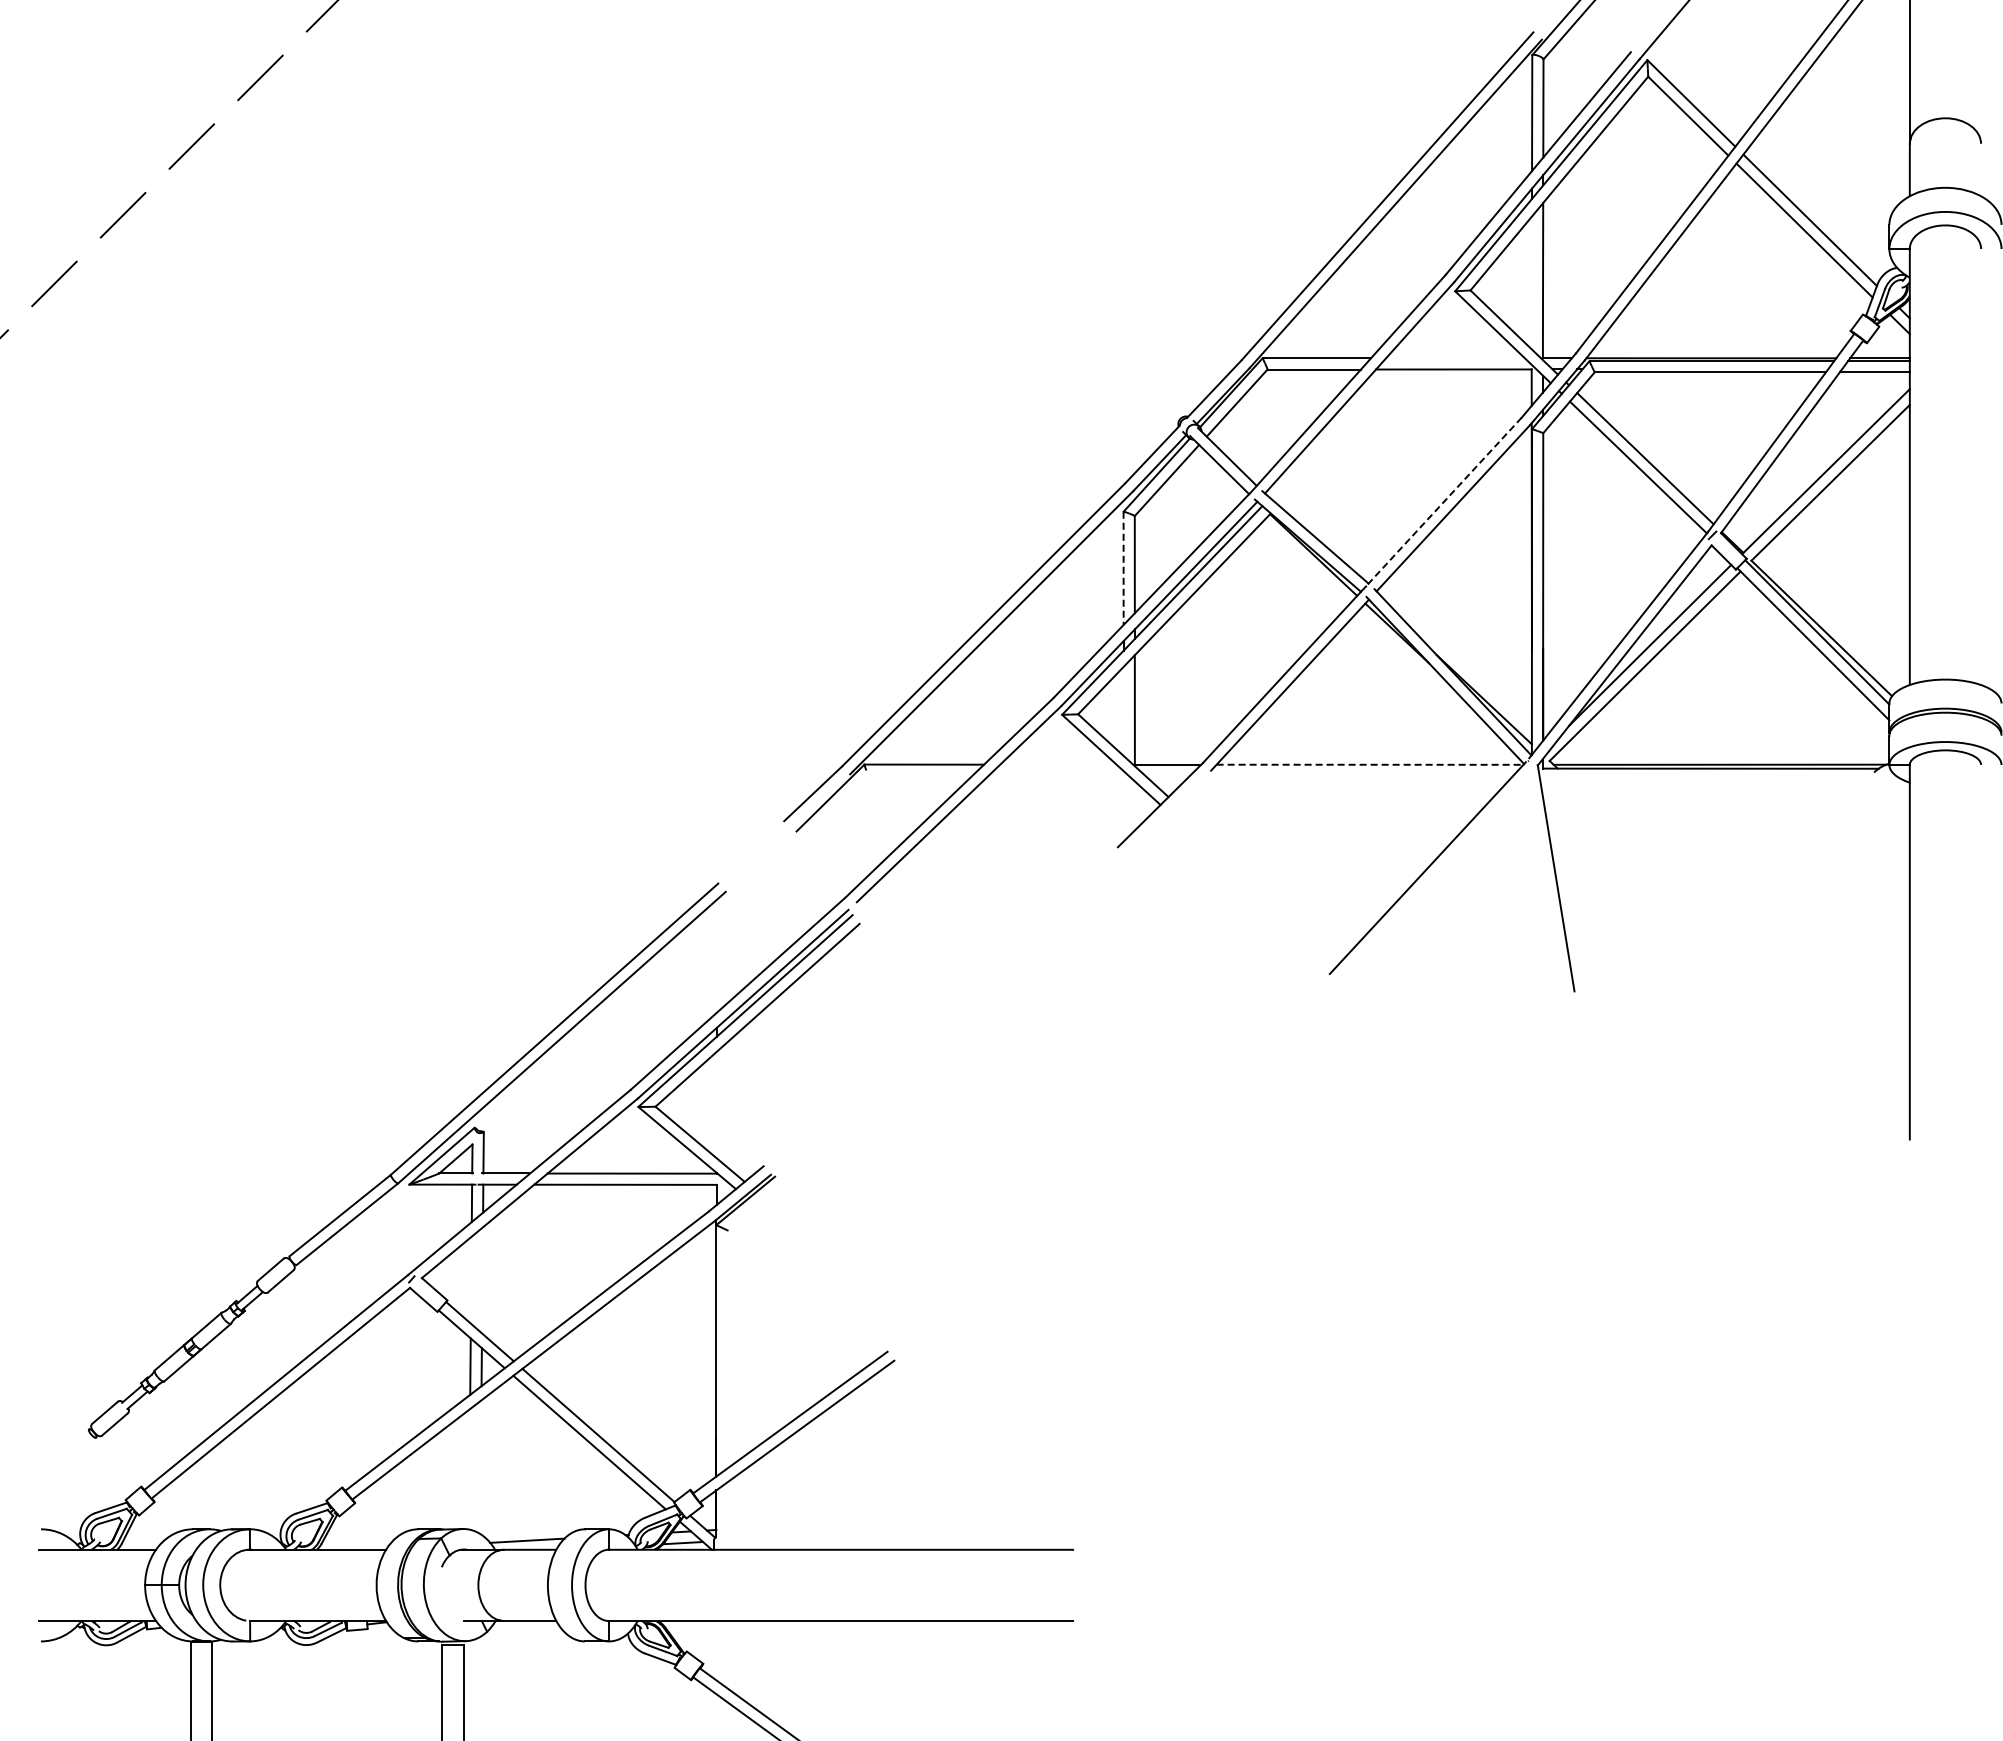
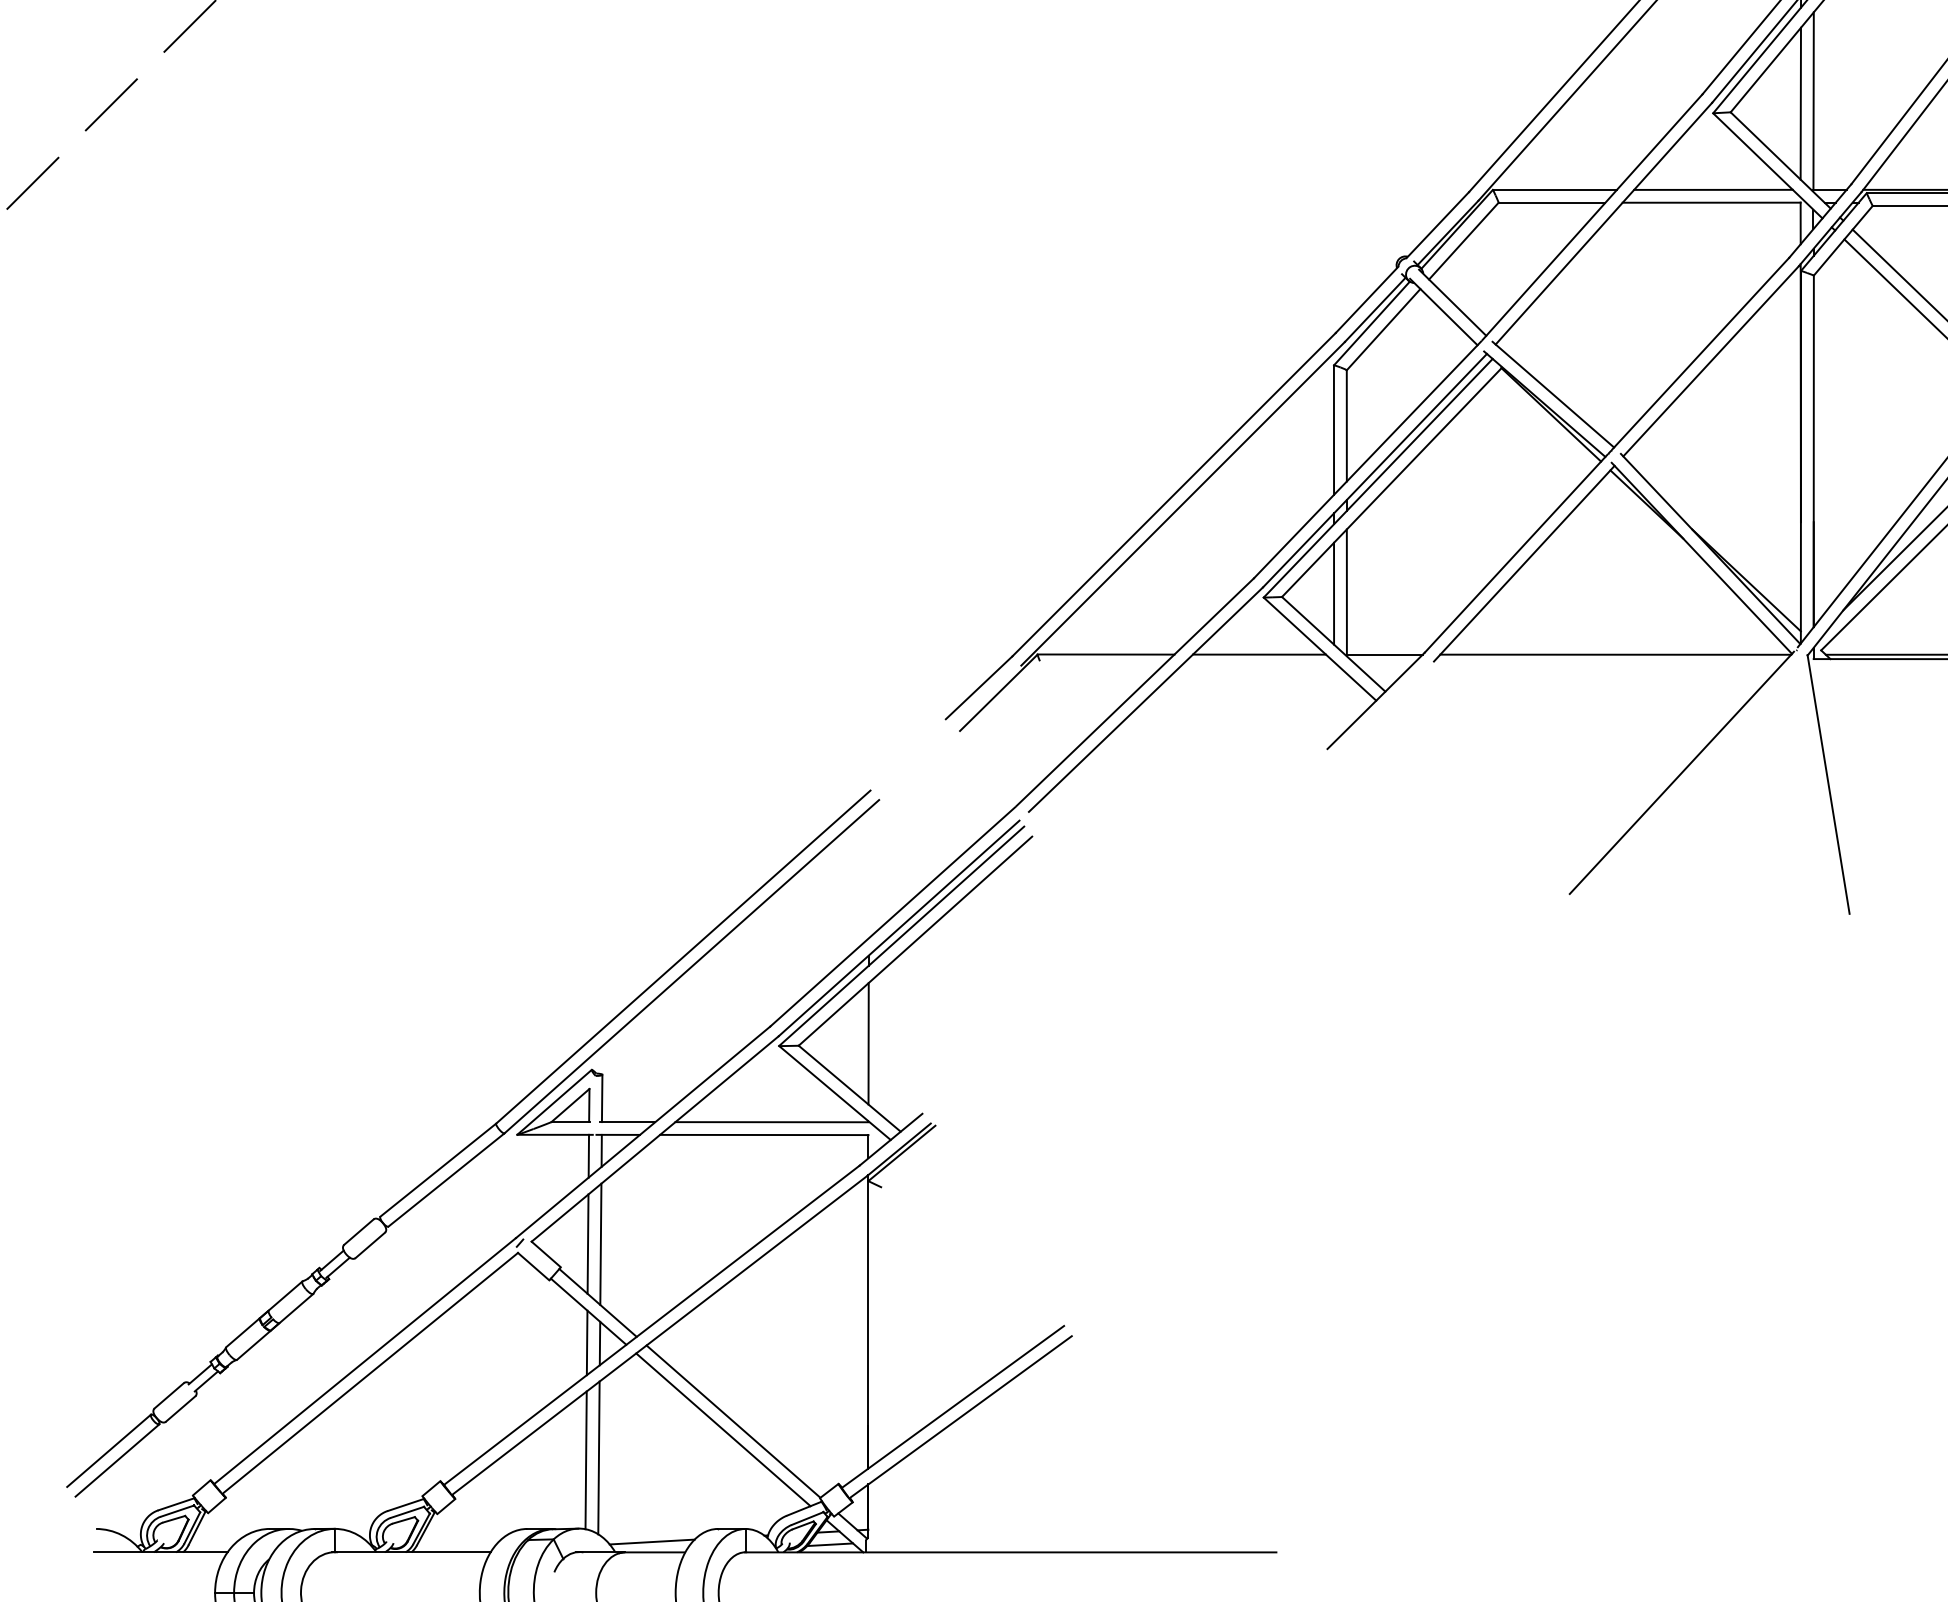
line: (1531, 282) -> (1800, 103), added
line: (1455, 358) -> (1713, 190), added
line: (1444, 501) -> (1700, 353), dashed -> solid
line: (1123, 568) -> (1333, 430), dashed -> solid
line: (1123, 710) -> (1333, 592), added
line: (1058, 764) -> (1259, 654), added
line: (1370, 764) -> (1616, 654), dashed -> solid
line: (716, 1104) -> (868, 1043), added
line: (470, 1279) -> (587, 1243), added
line: (482, 1280) -> (600, 1244), added
line: (52, 1460) -> (109, 1450), added
line: (480, 1467) -> (598, 1458), added
line: (59, 1469) -> (117, 1460), added
line: (469, 1469) -> (586, 1460), added

